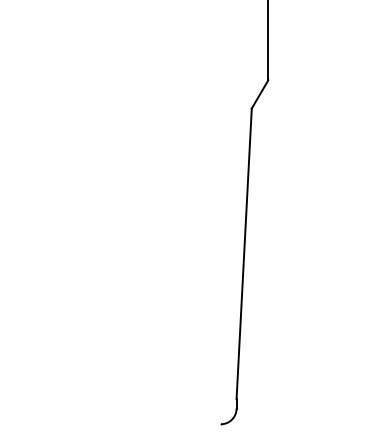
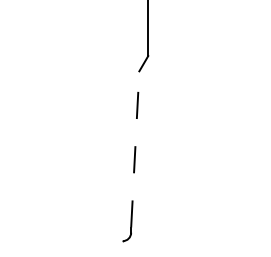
line: (244, 252) -> (135, 148), solid -> dashed

